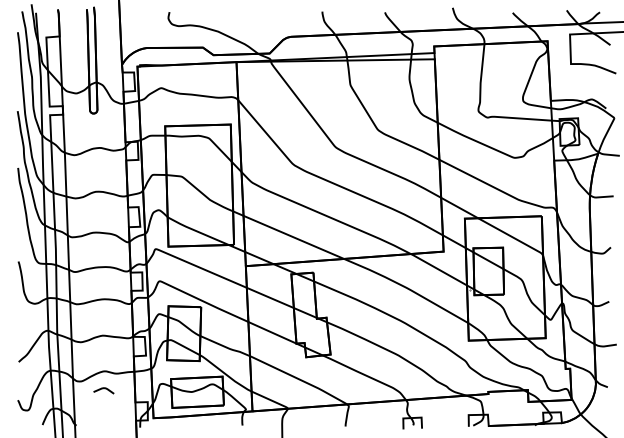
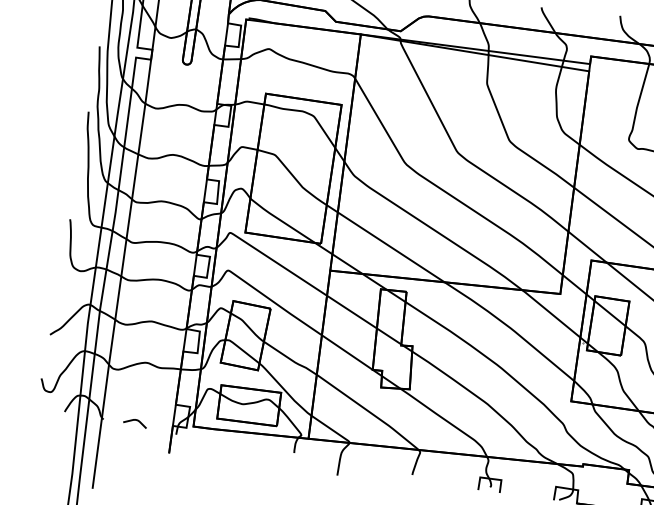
curve: (103, 389) -> (135, 421), moved

